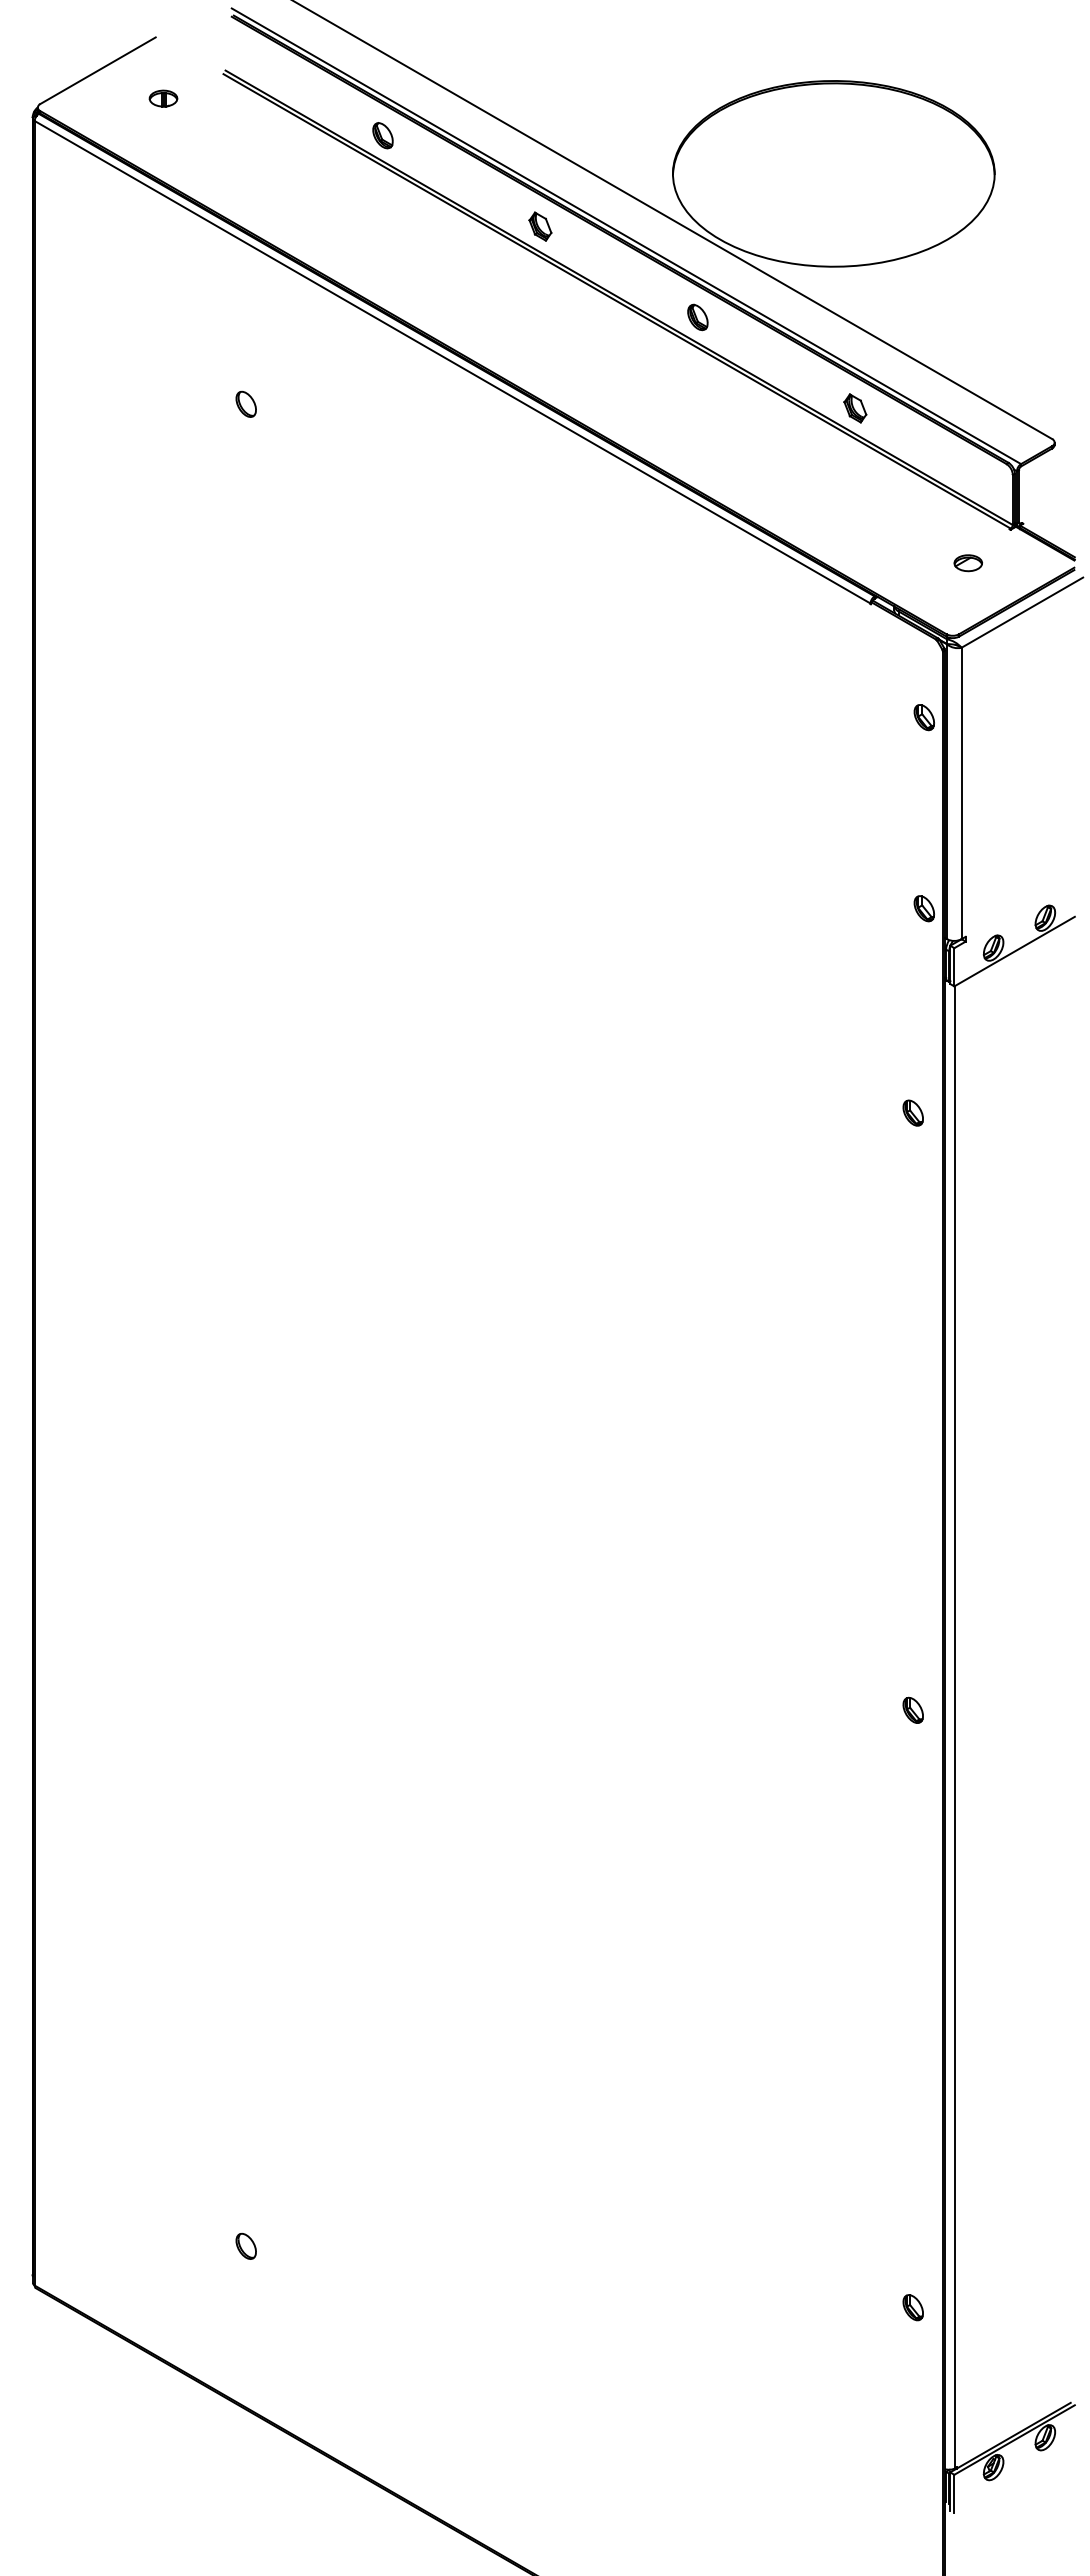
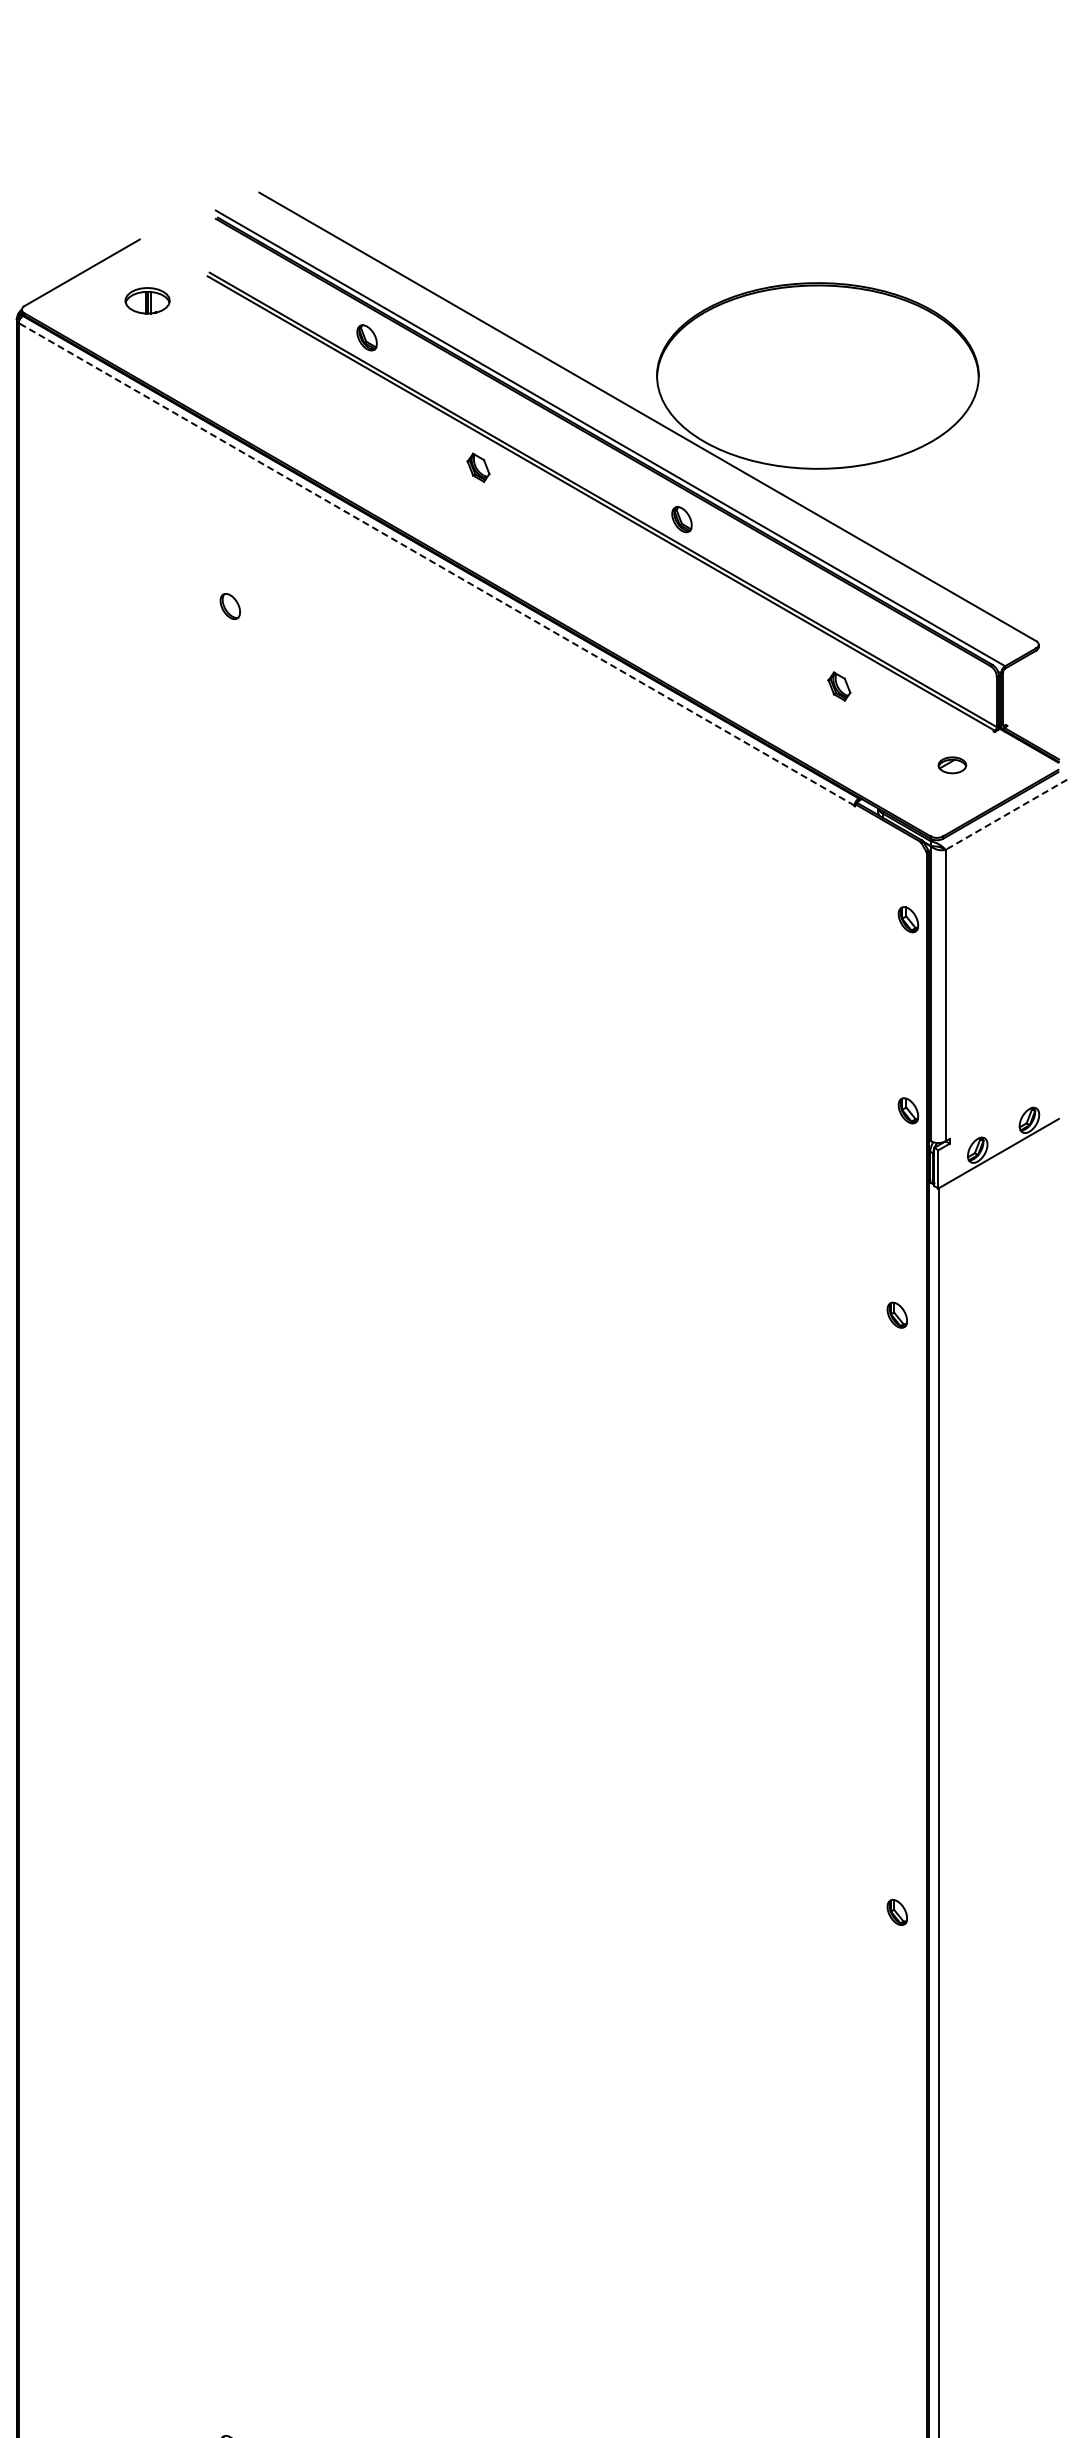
part: (163, 98) -> (147, 300), size x1.6
part: (540, 226) -> (478, 467), moved
line: (452, 362) -> (436, 564), solid -> dashed
part: (855, 408) -> (839, 686), moved
line: (1021, 612) -> (1005, 814), solid -> dashed

